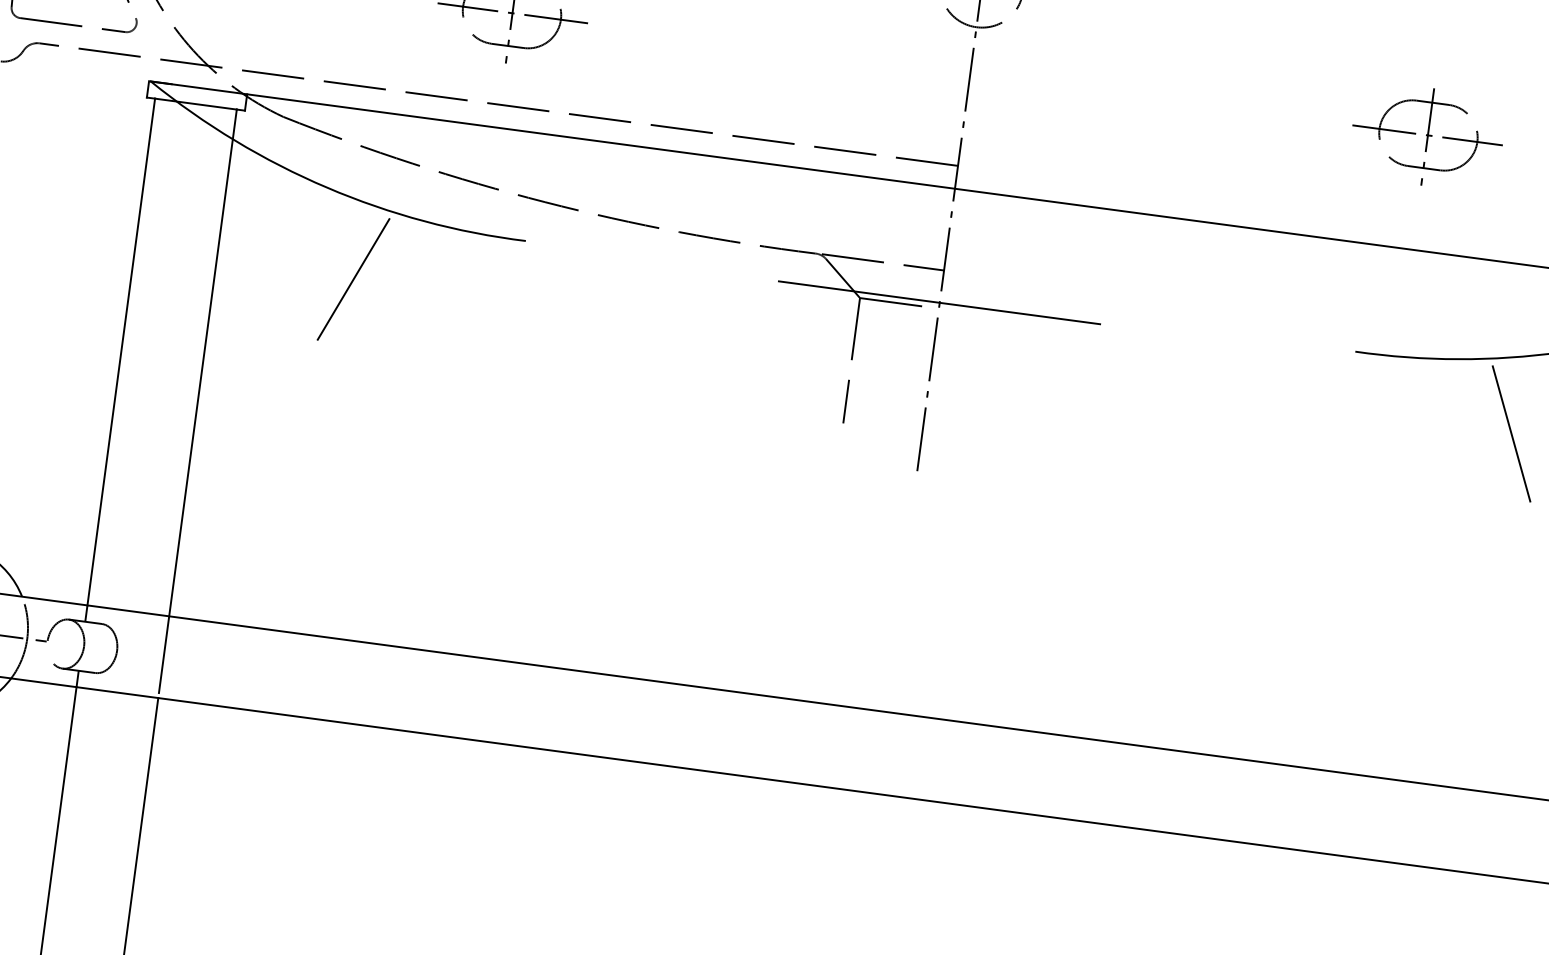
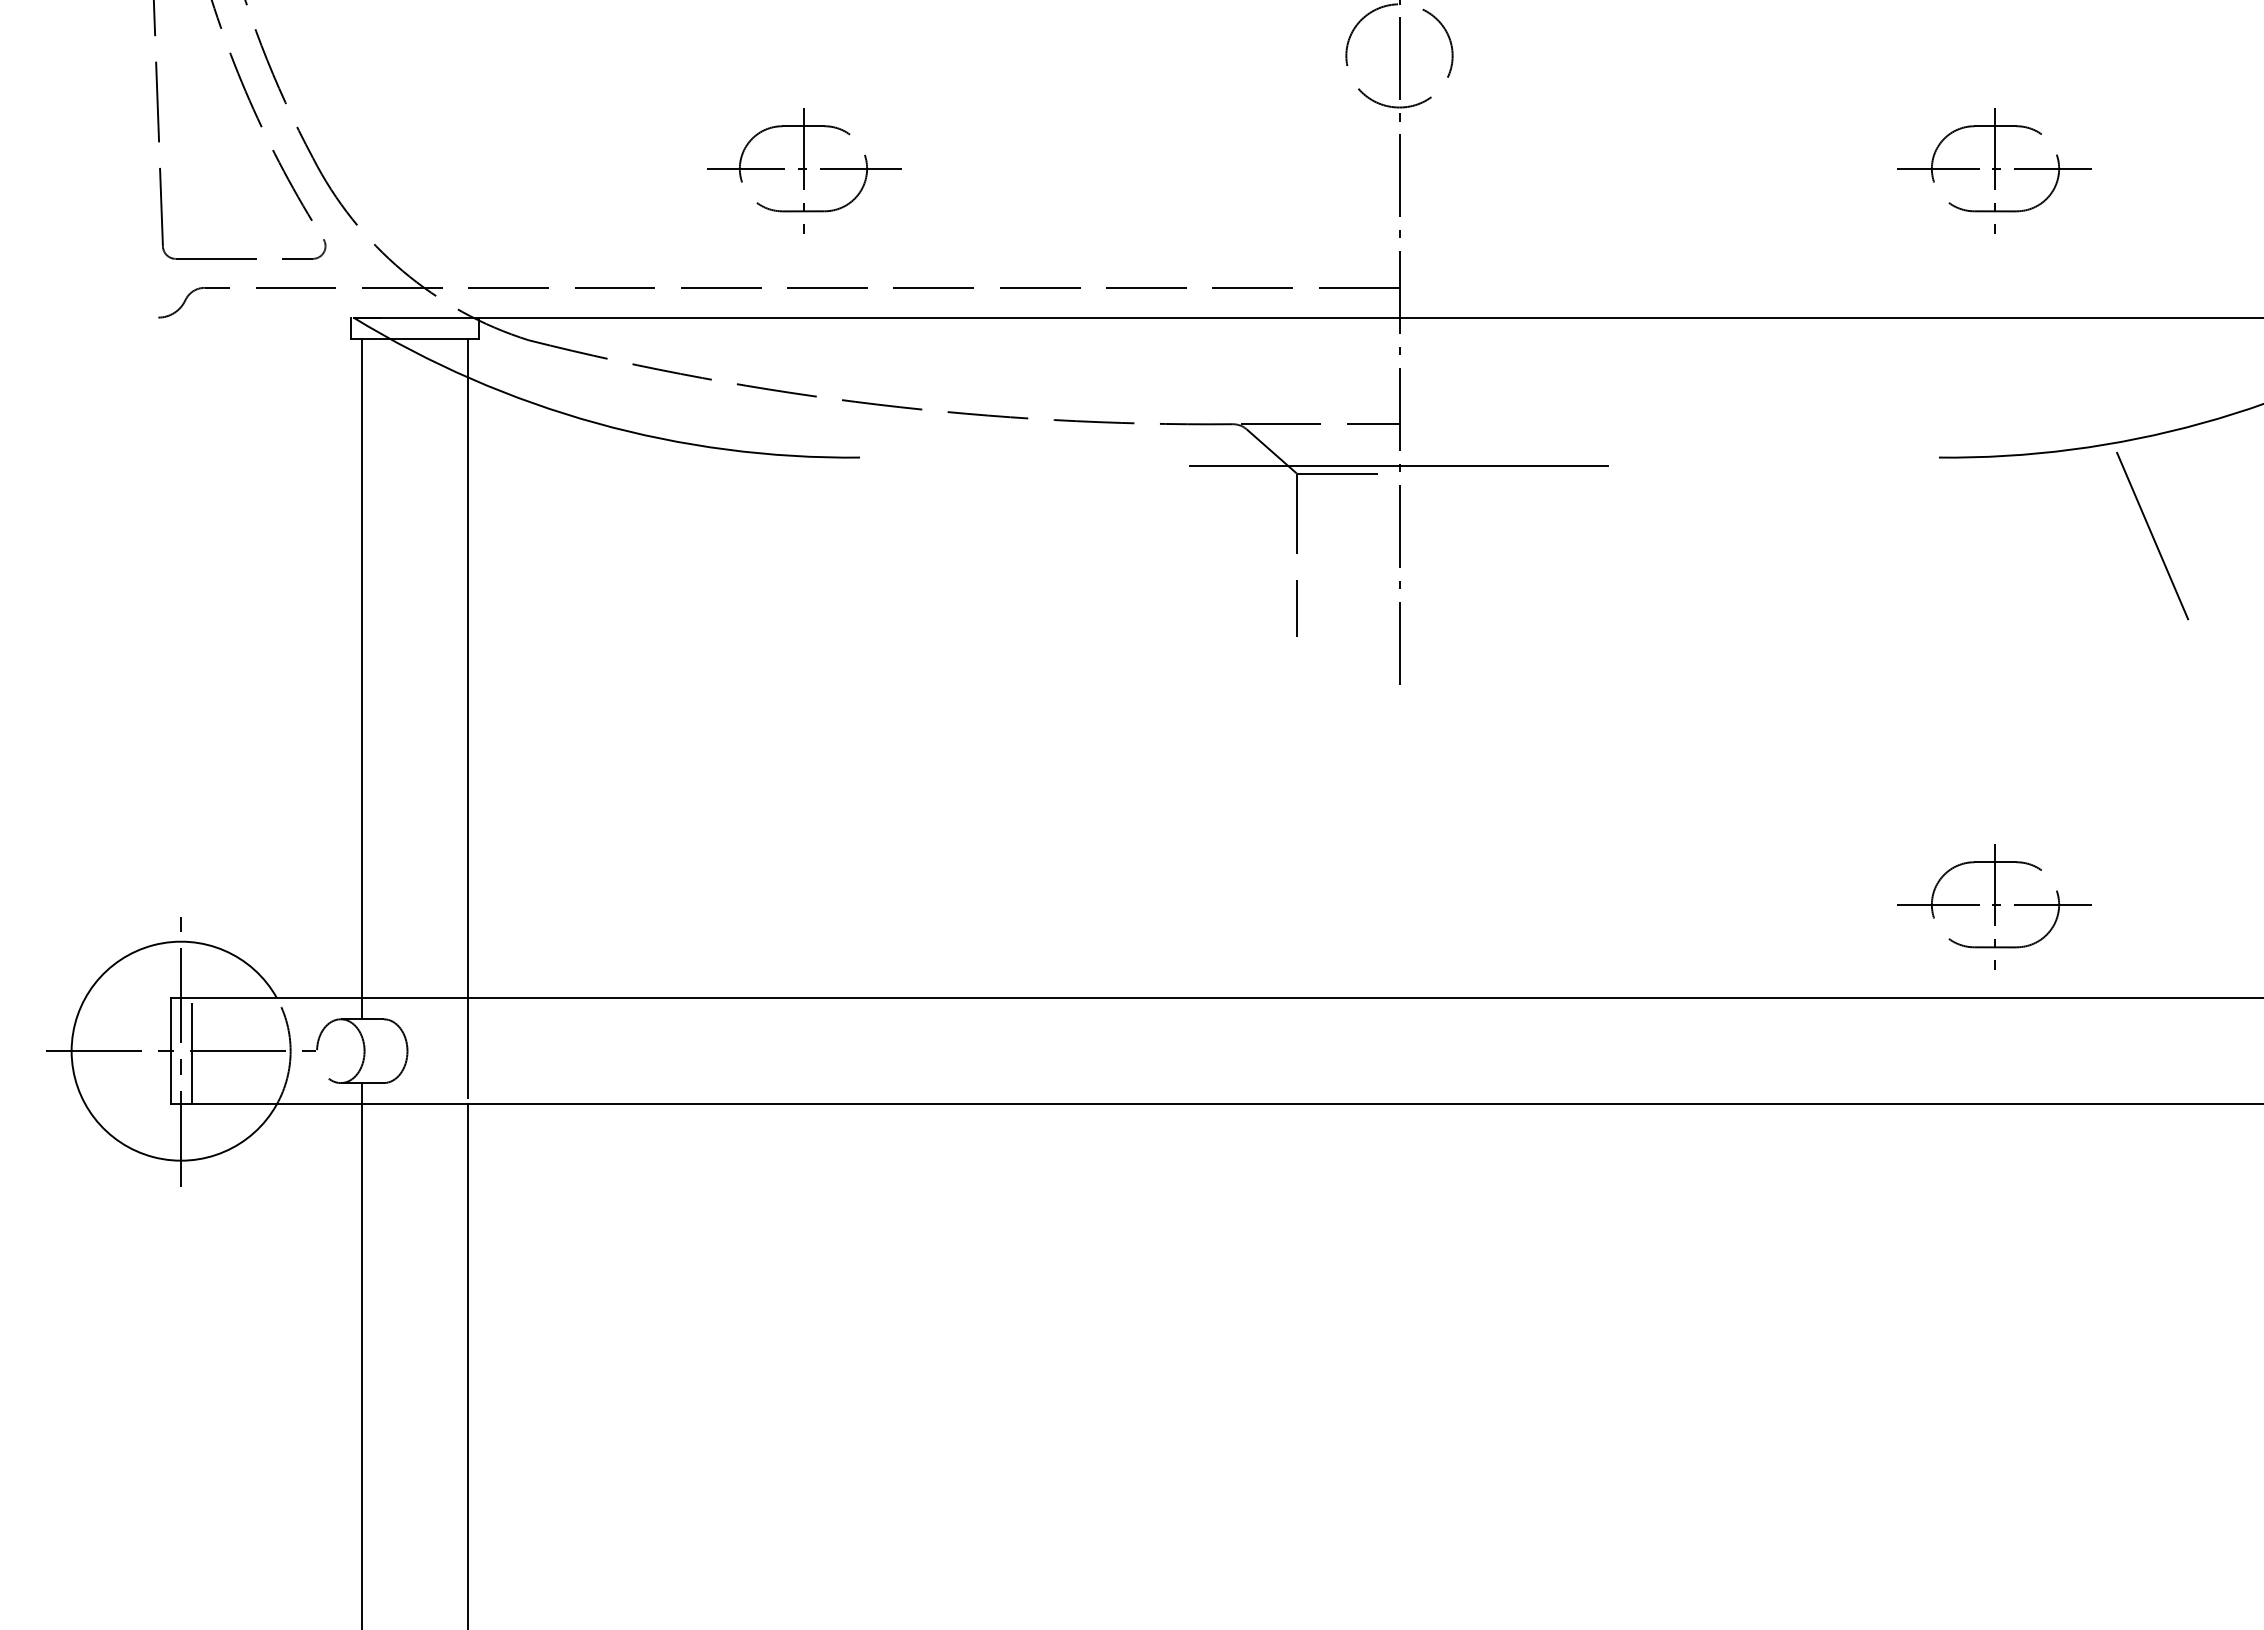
line: (352, 278) -> (645, 535), removed
part: (1351, 702) -> (1994, 906), added

